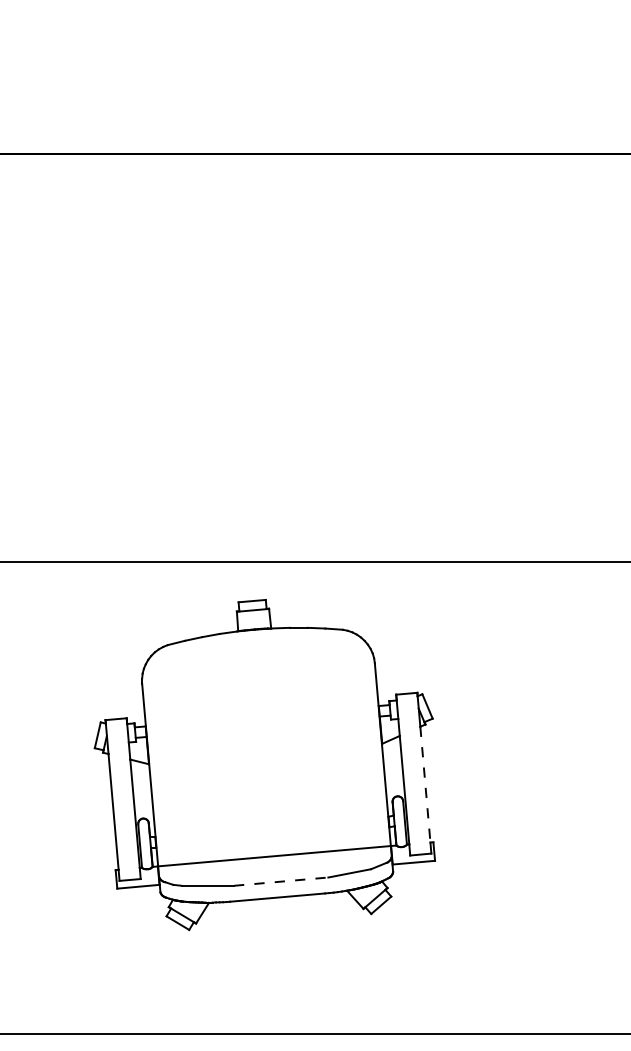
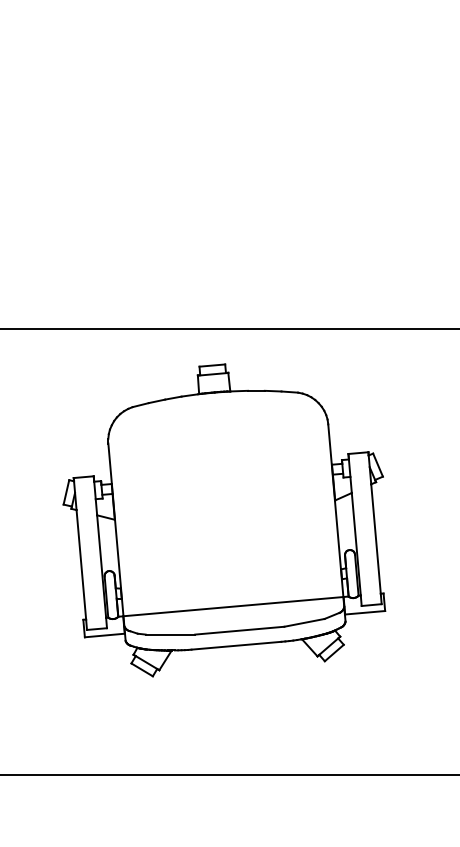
line: (425, 785) -> (376, 539), dashed -> solid
line: (281, 881) -> (240, 630), dashed -> solid

